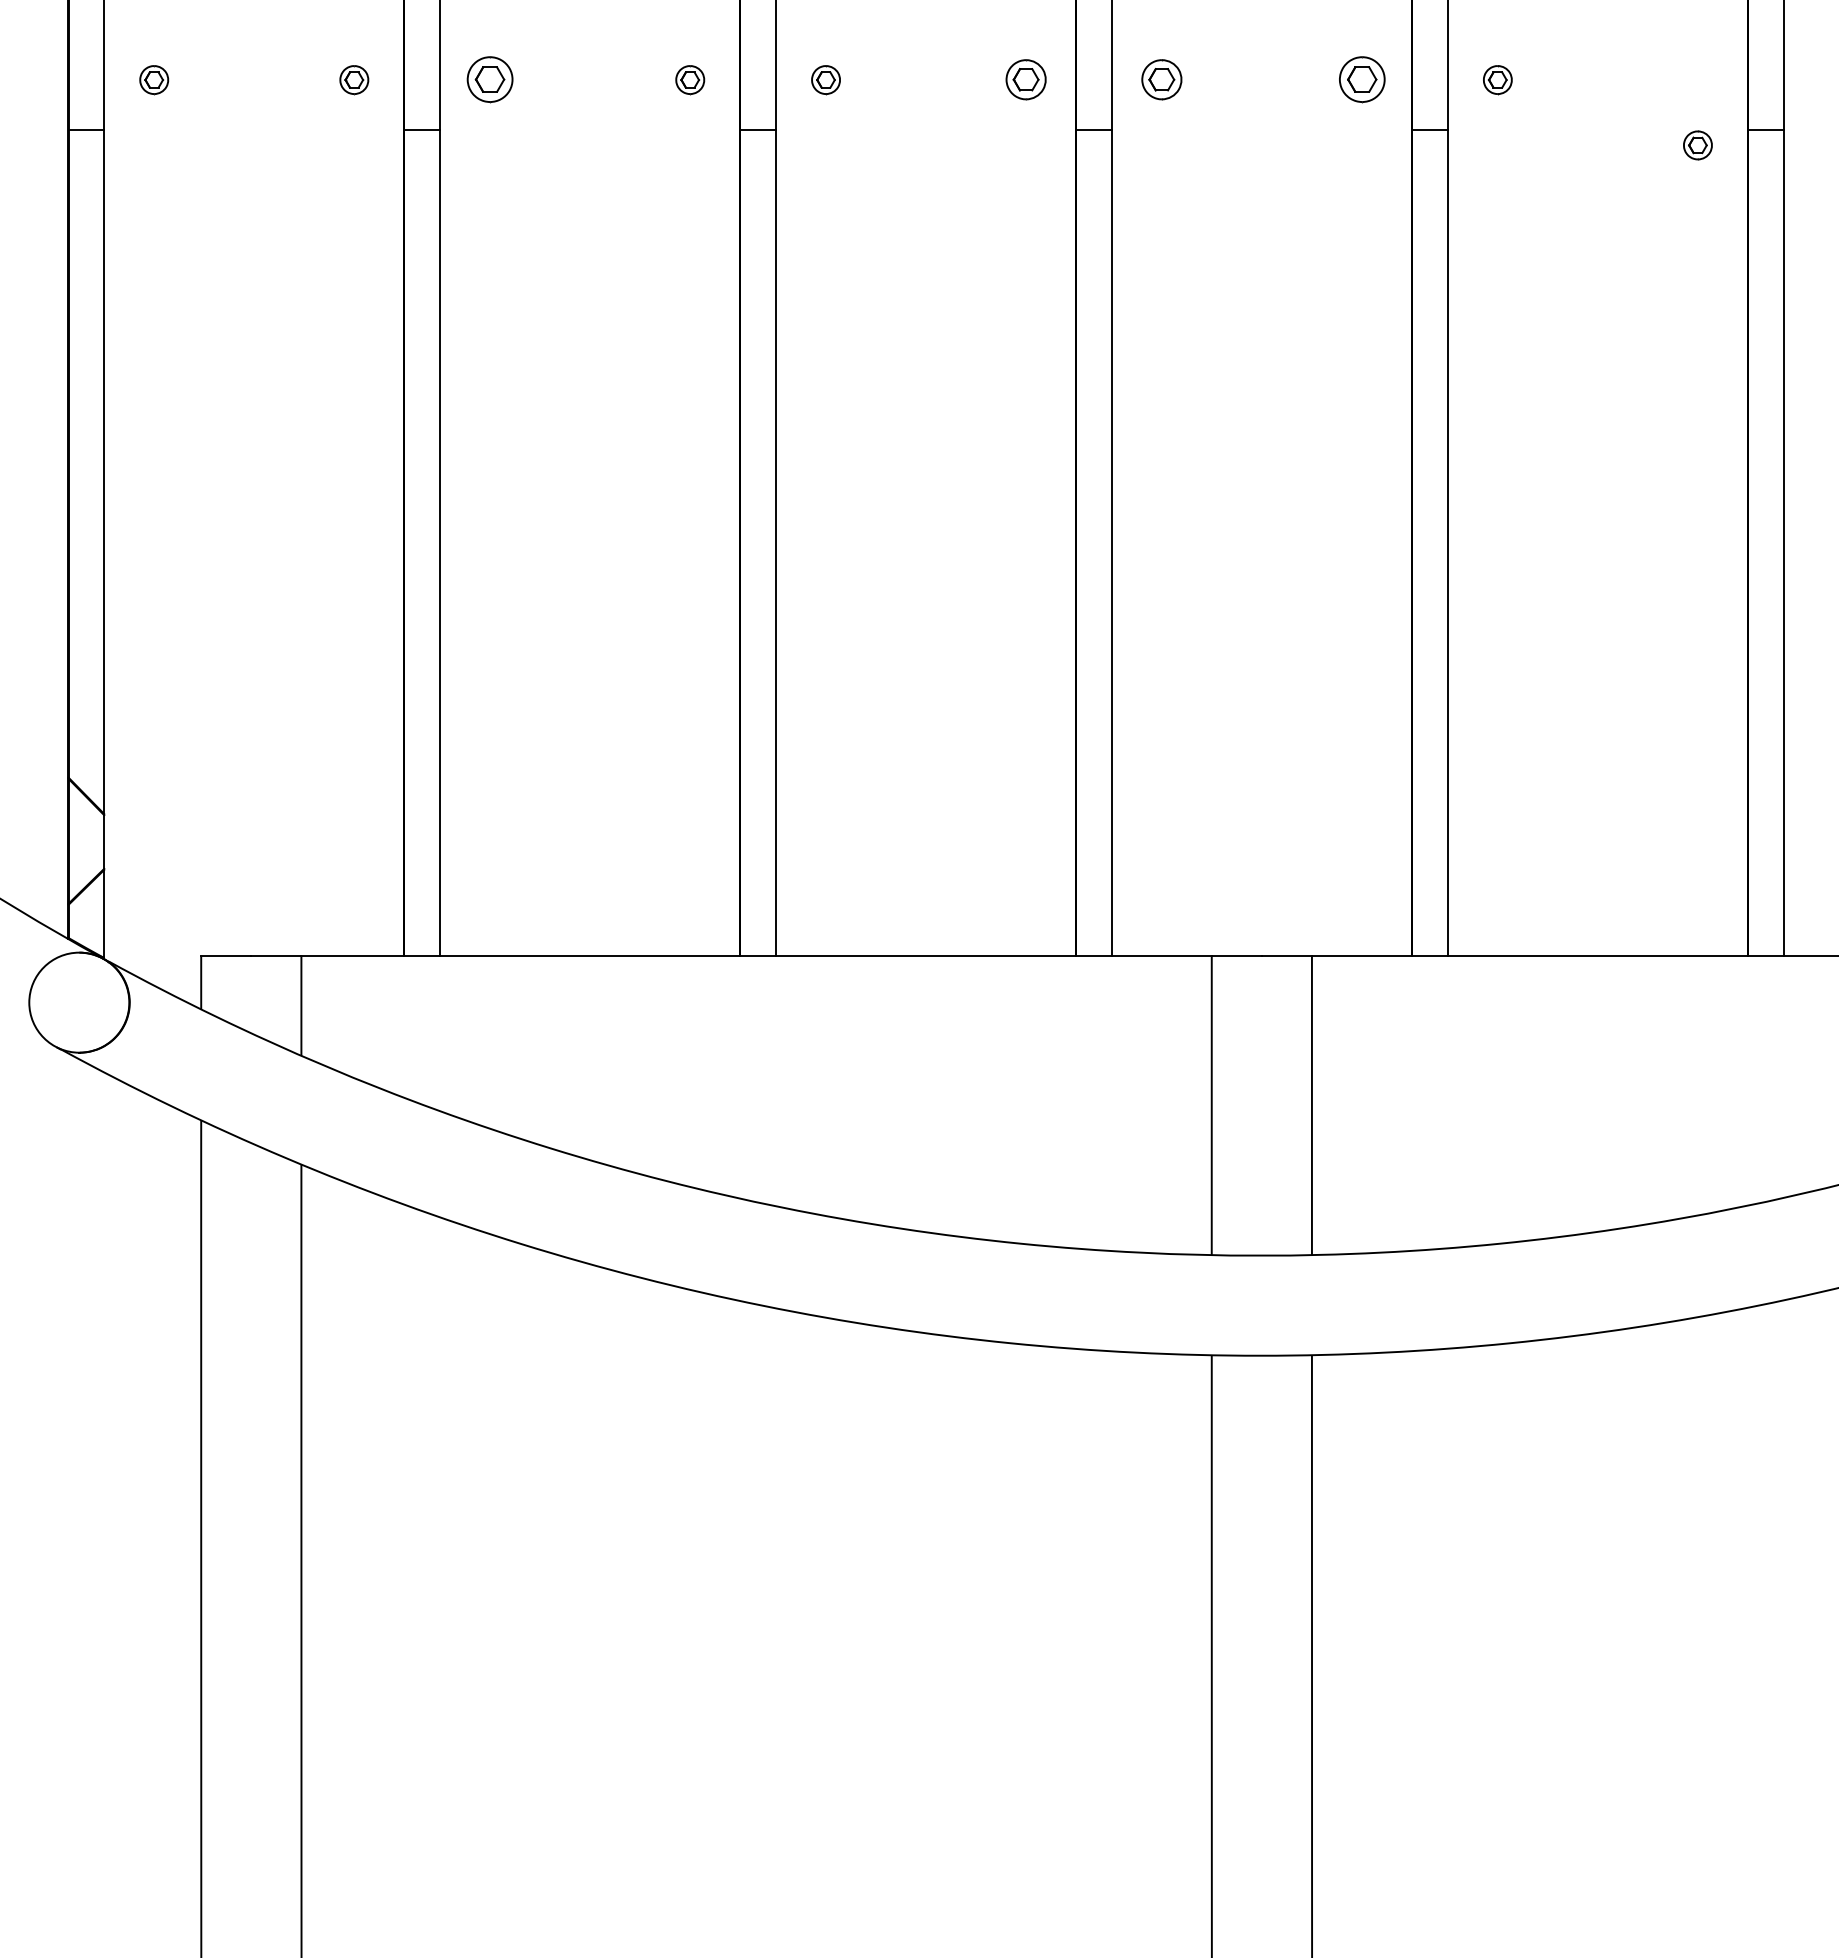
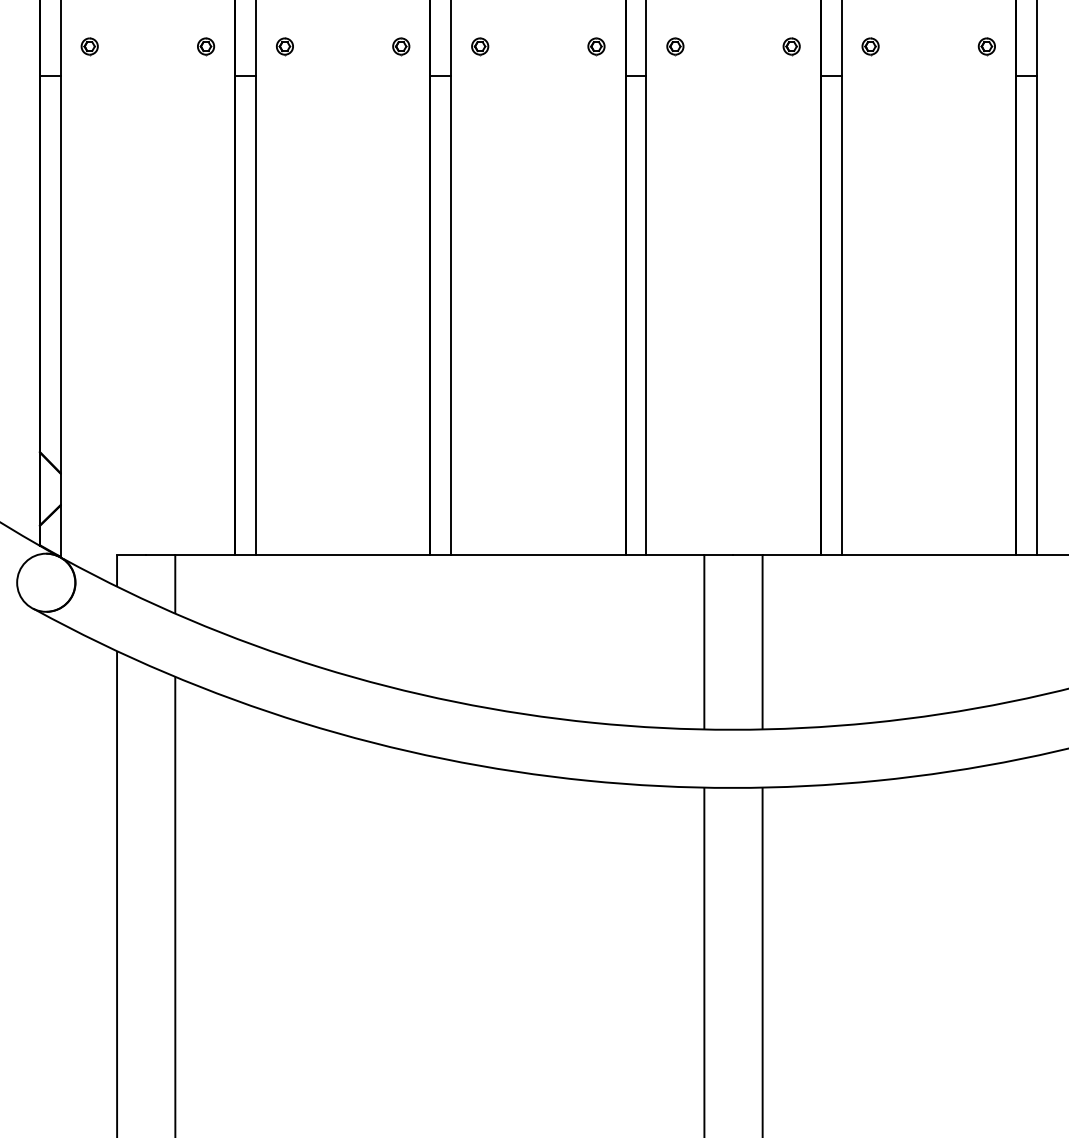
part: (489, 79) -> (284, 46), size x0.62
part: (1026, 79) -> (596, 46), size x0.71
part: (1162, 79) -> (675, 46), size x0.71
part: (1361, 79) -> (791, 46), size x0.62
part: (1697, 145) -> (986, 46), moved

